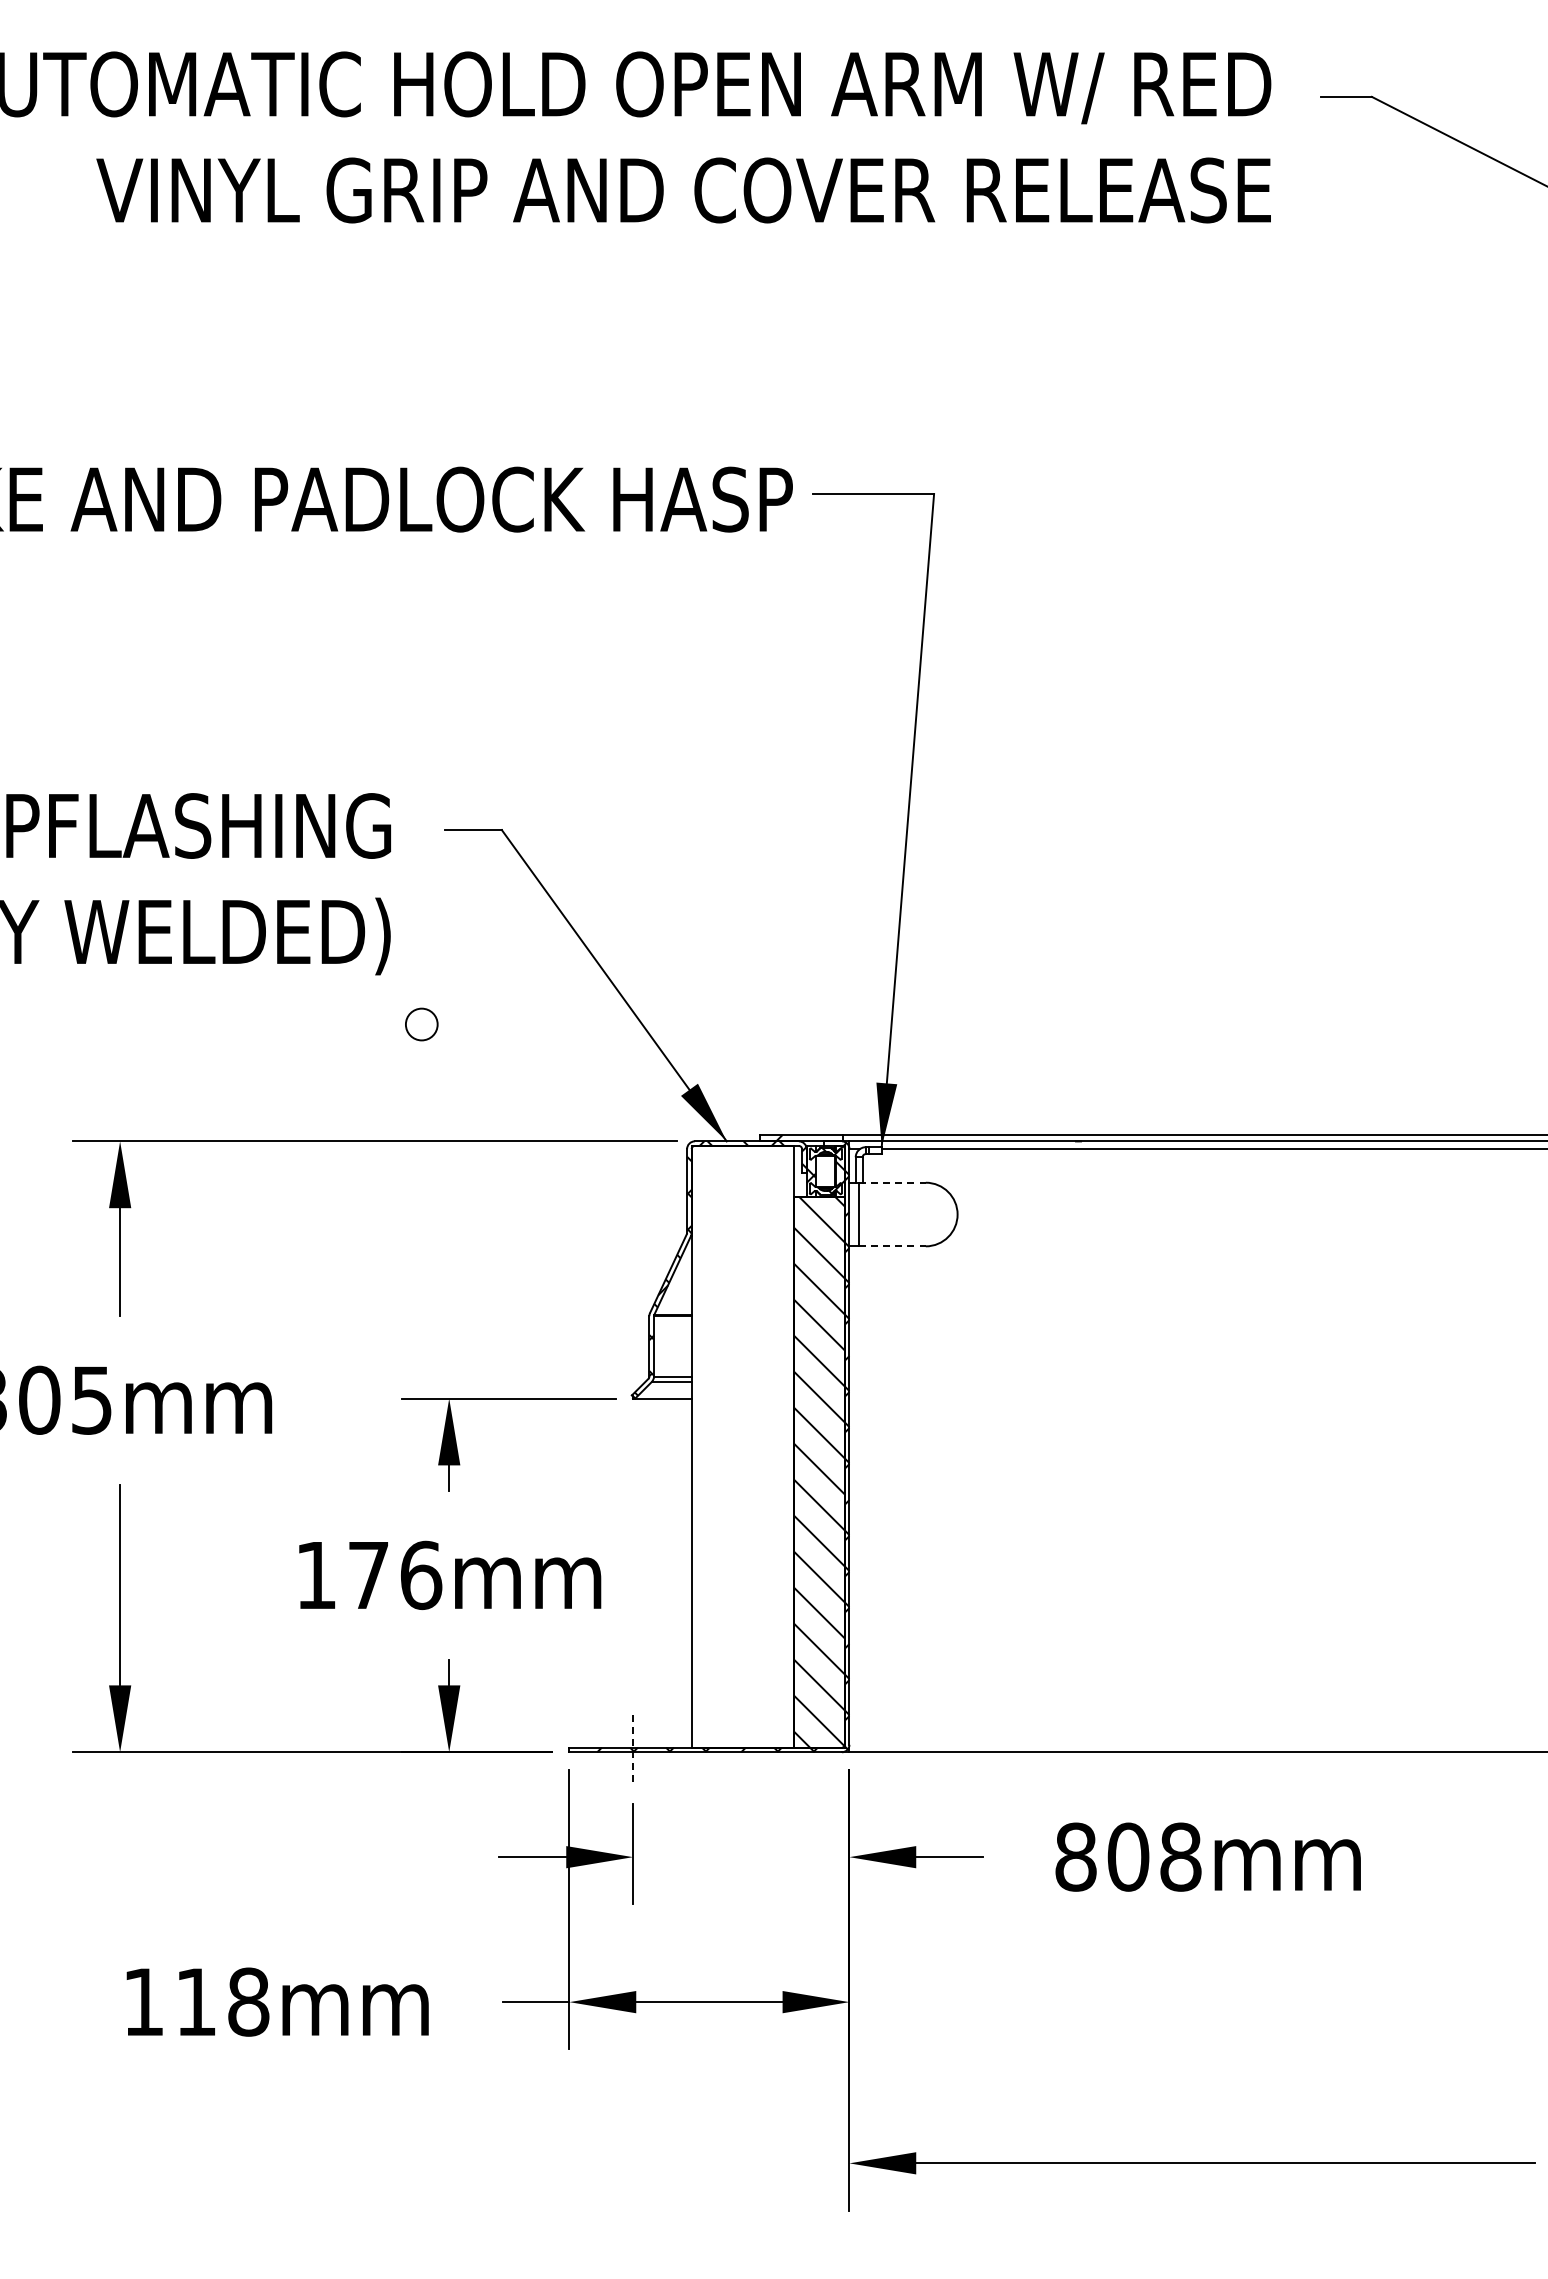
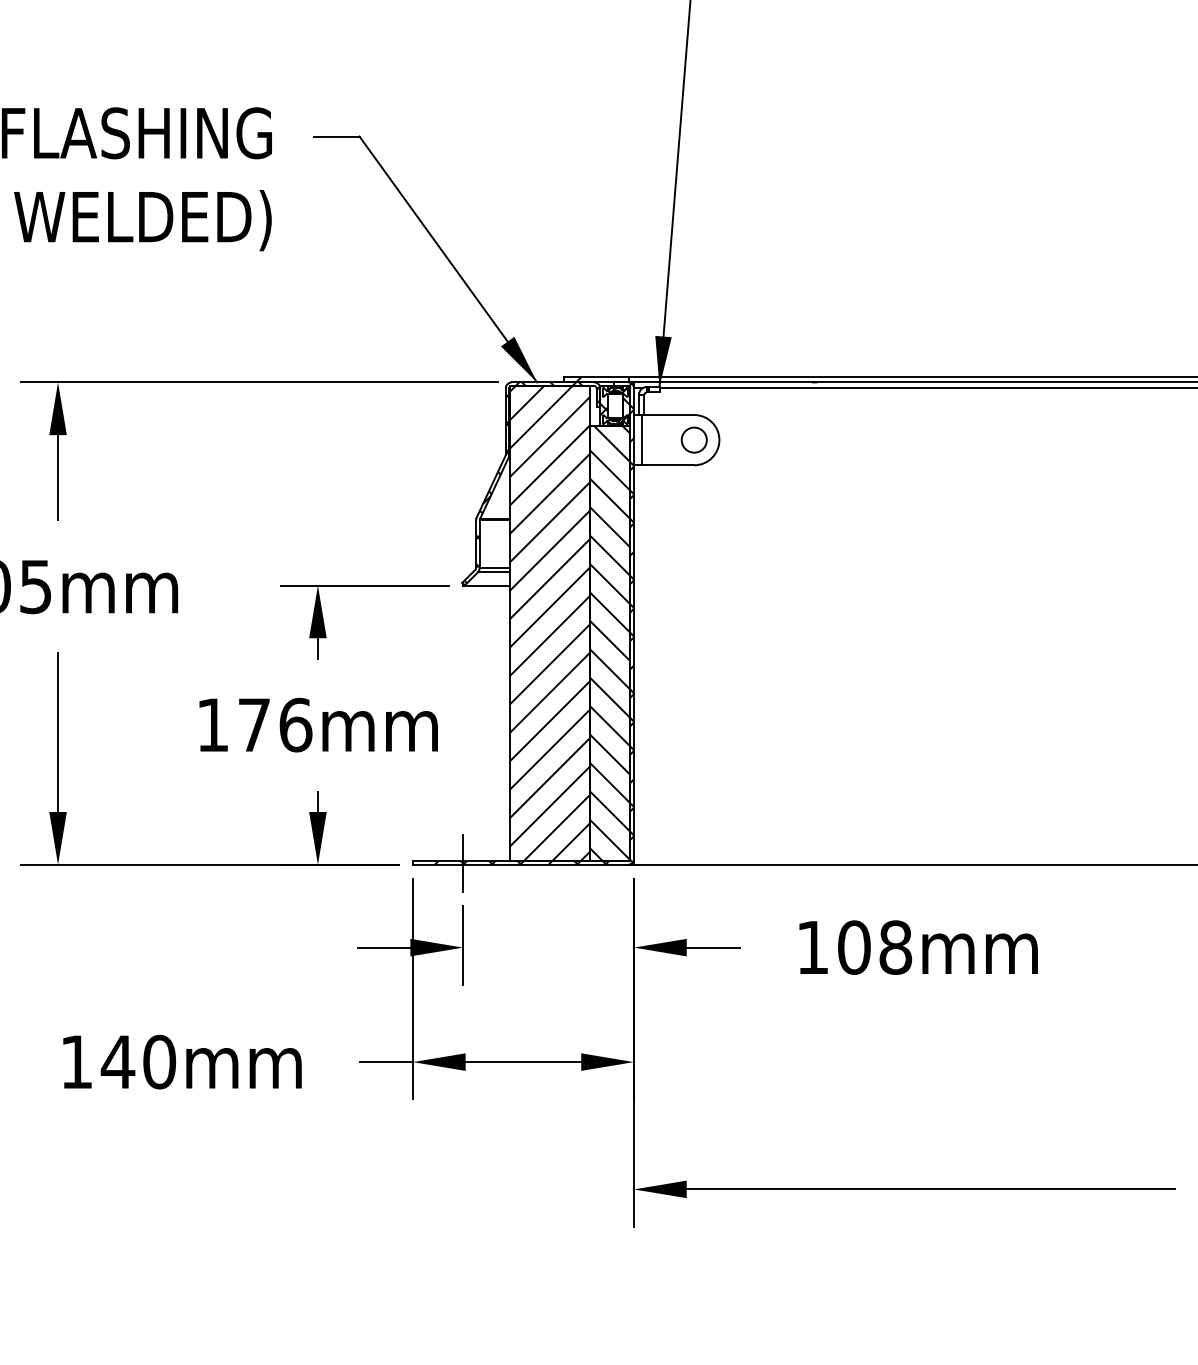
circle: (421, 1024) -> (694, 440), moved
line: (892, 1182) -> (668, 414), dashed -> solid
line: (892, 1246) -> (668, 465), dashed -> solid
hatch: (742, 1446) -> (549, 623), added
line: (633, 1750) -> (463, 863), dashed -> solid
text: (1075, 1856) -> (812, 947), 808mm -> 108mm
text: (221, 2001) -> (138, 1061), 118mm -> 140mm

